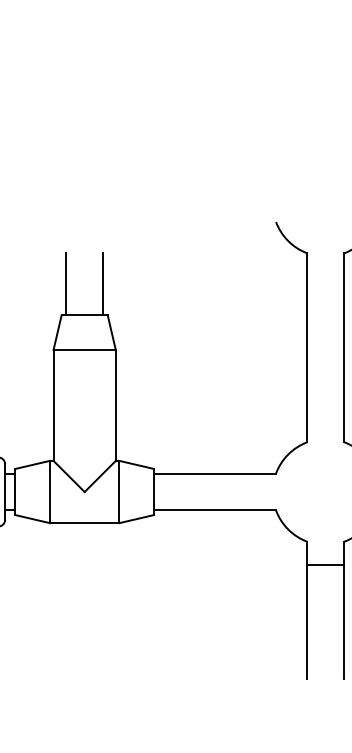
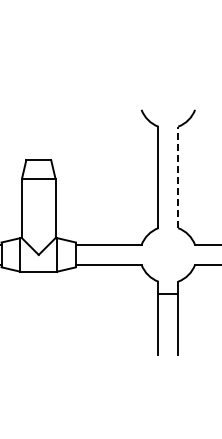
line: (65, 284) -> (28, 143), removed
line: (102, 284) -> (48, 143), removed
line: (344, 347) -> (178, 177), solid -> dashed

